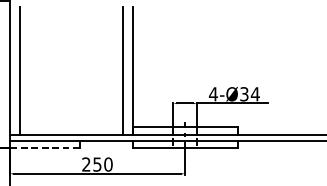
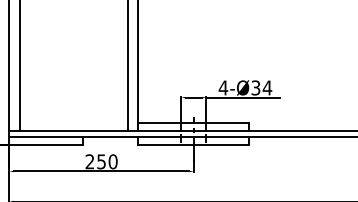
line: (44, 148) -> (46, 144), dashed -> solid

